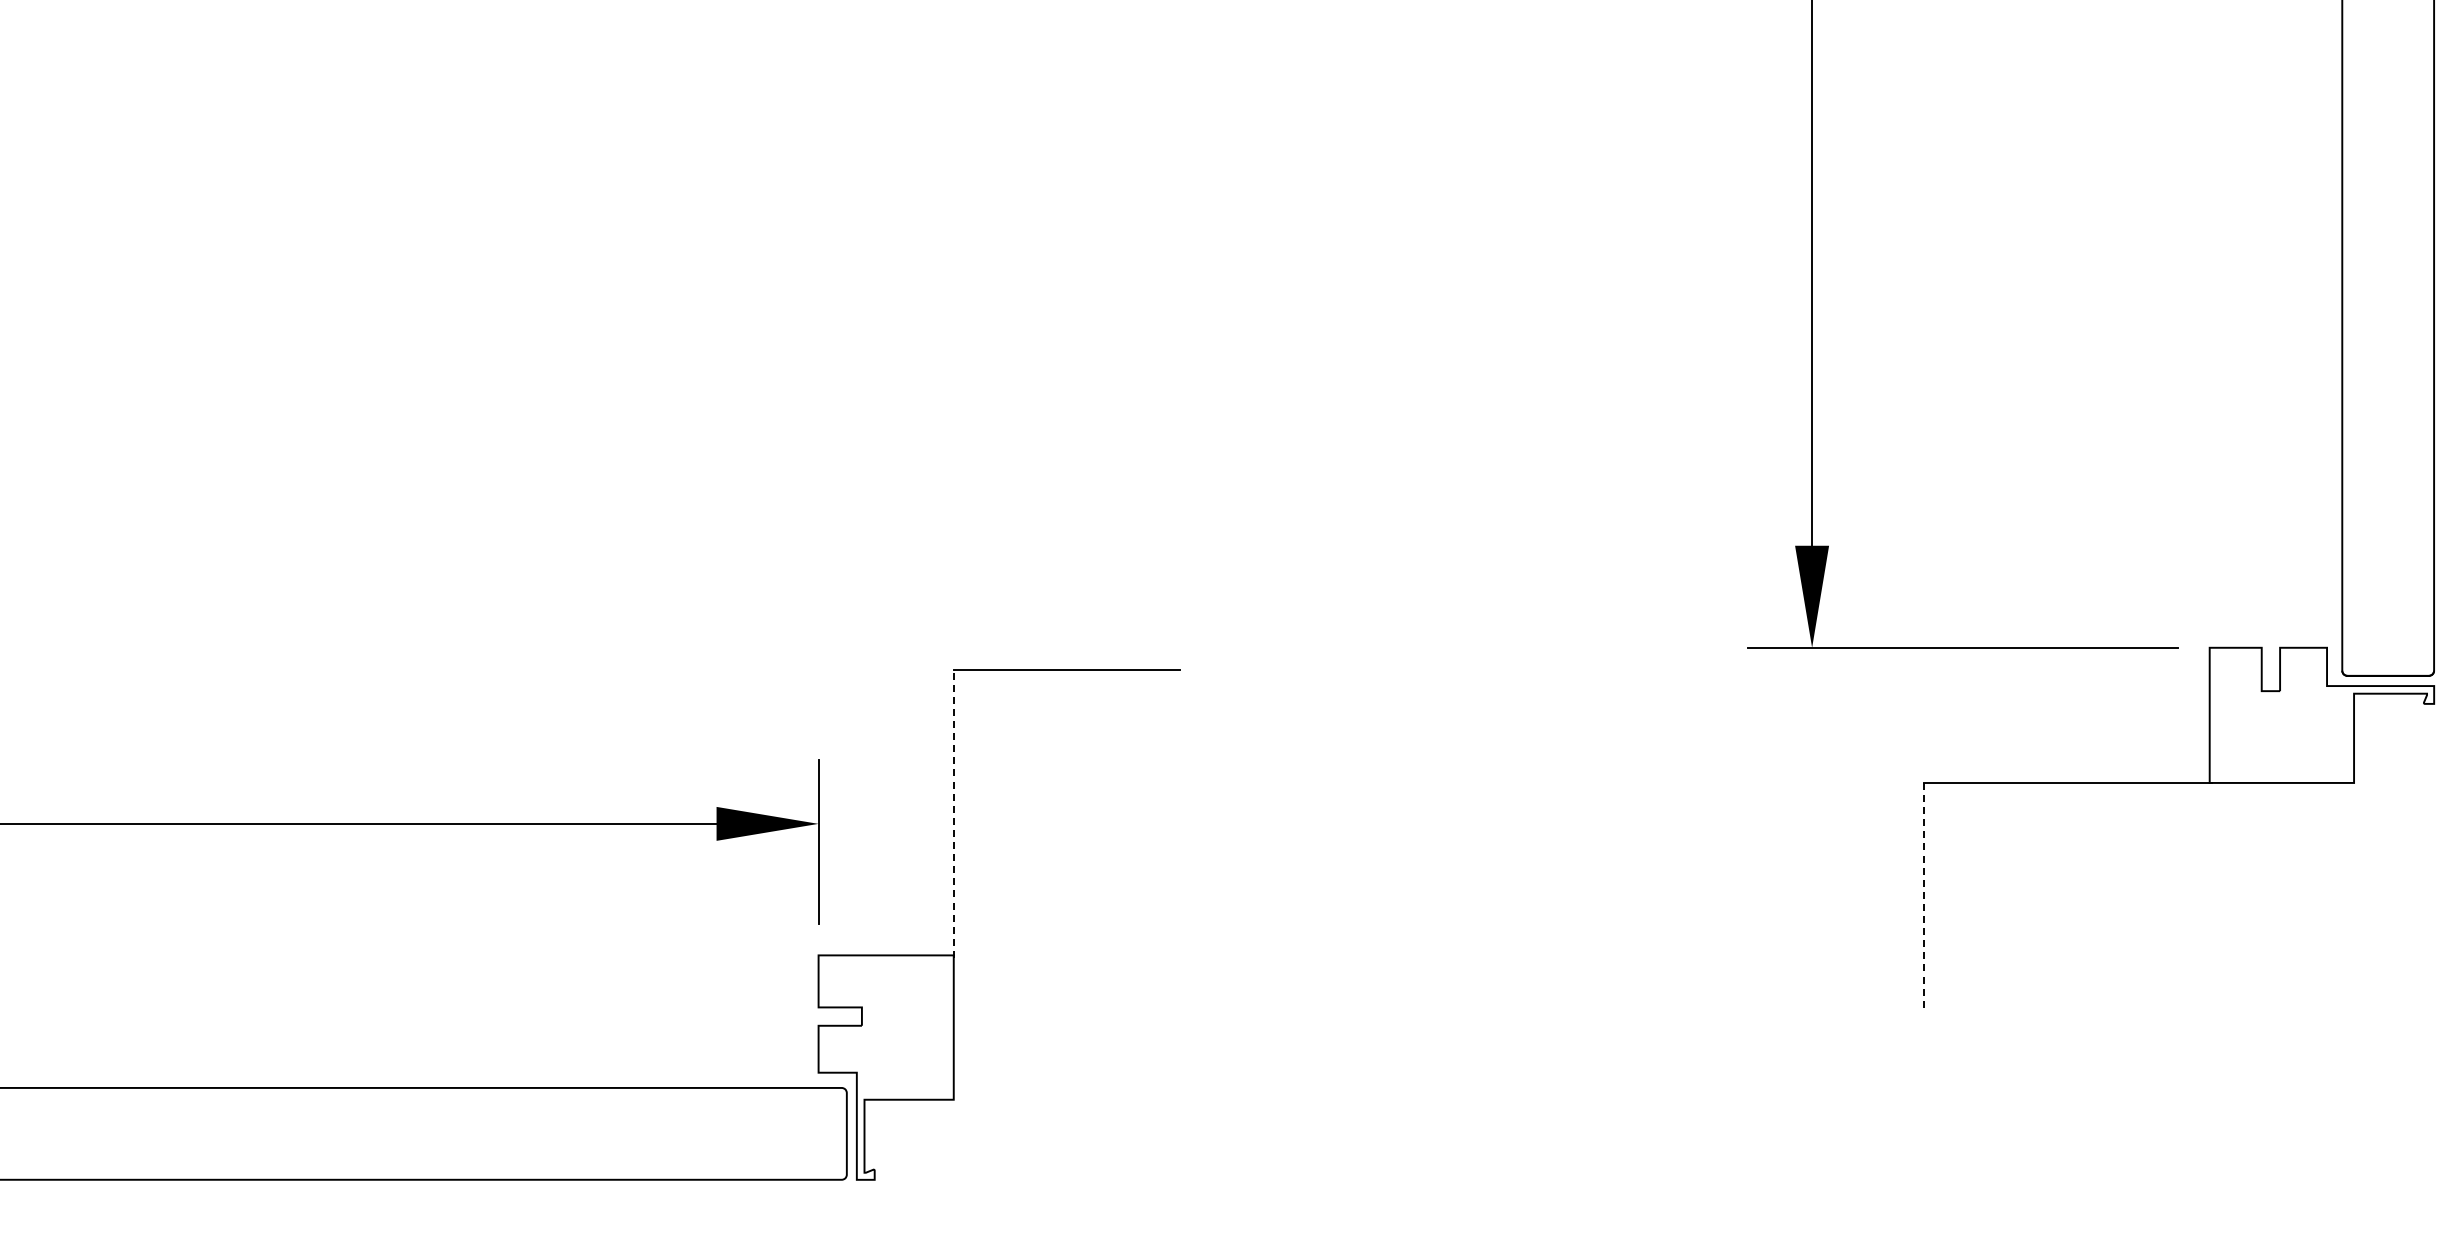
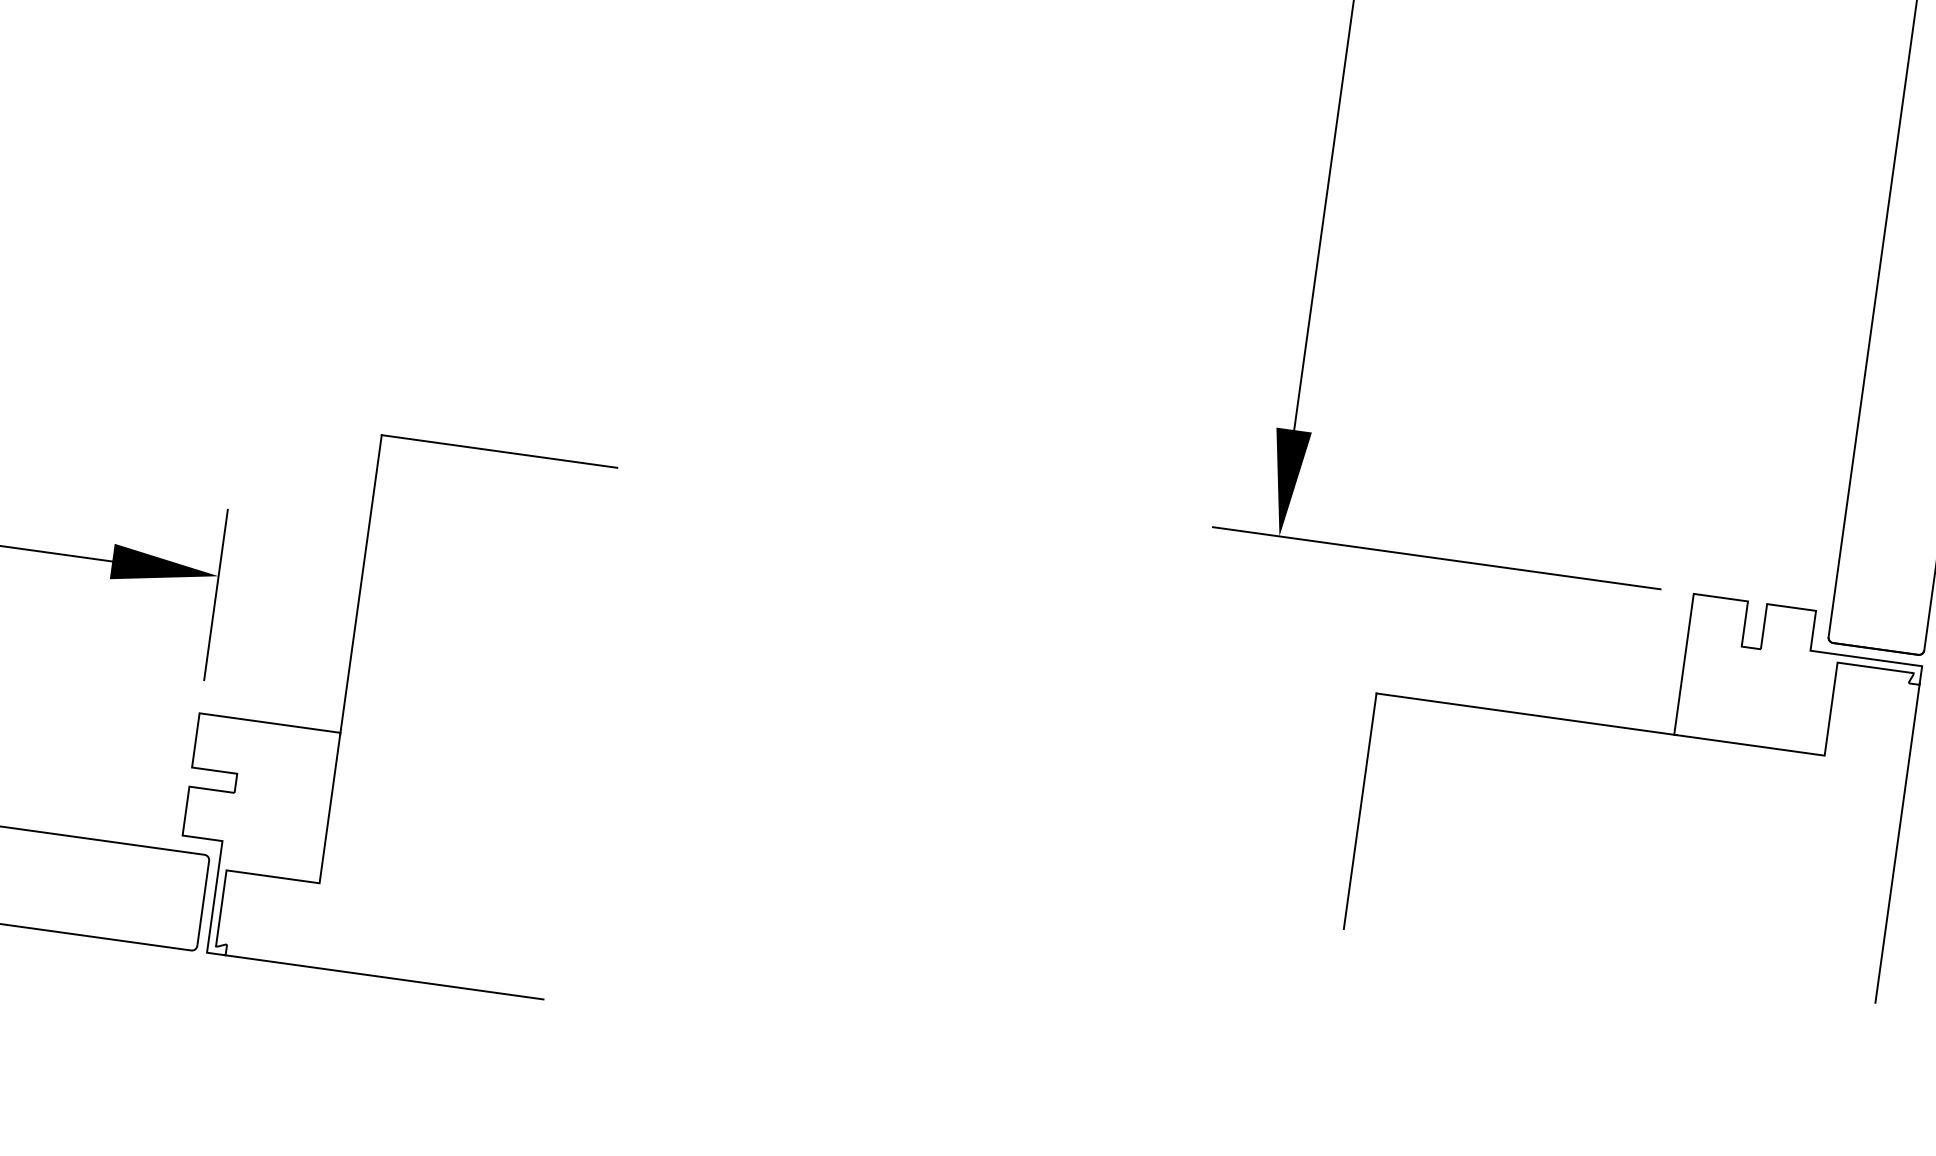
line: (953, 813) -> (360, 584), dashed -> solid
line: (2434, 855) -> (1898, 842), added
line: (1924, 895) -> (1360, 810), dashed -> solid
line: (1026, 1179) -> (383, 976), added

